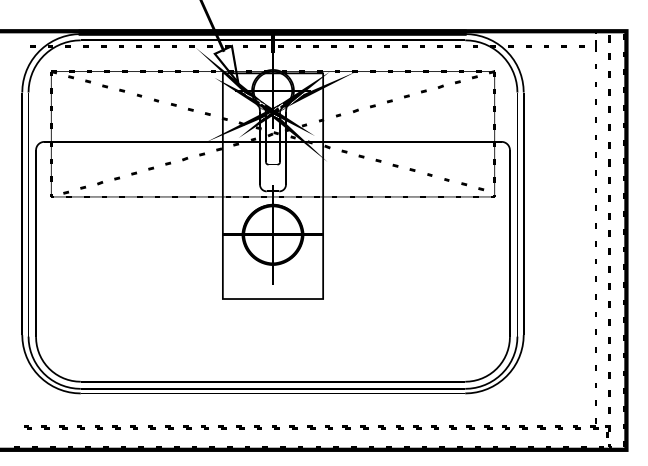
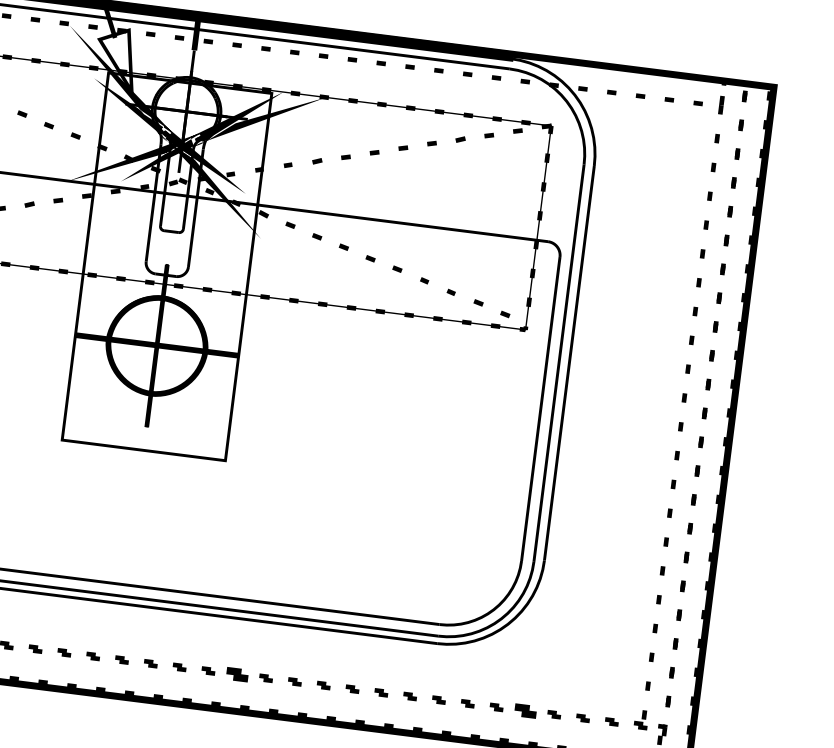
part: (346, 427) -> (237, 674), size x1.6
part: (523, 427) -> (525, 710), size x1.6

